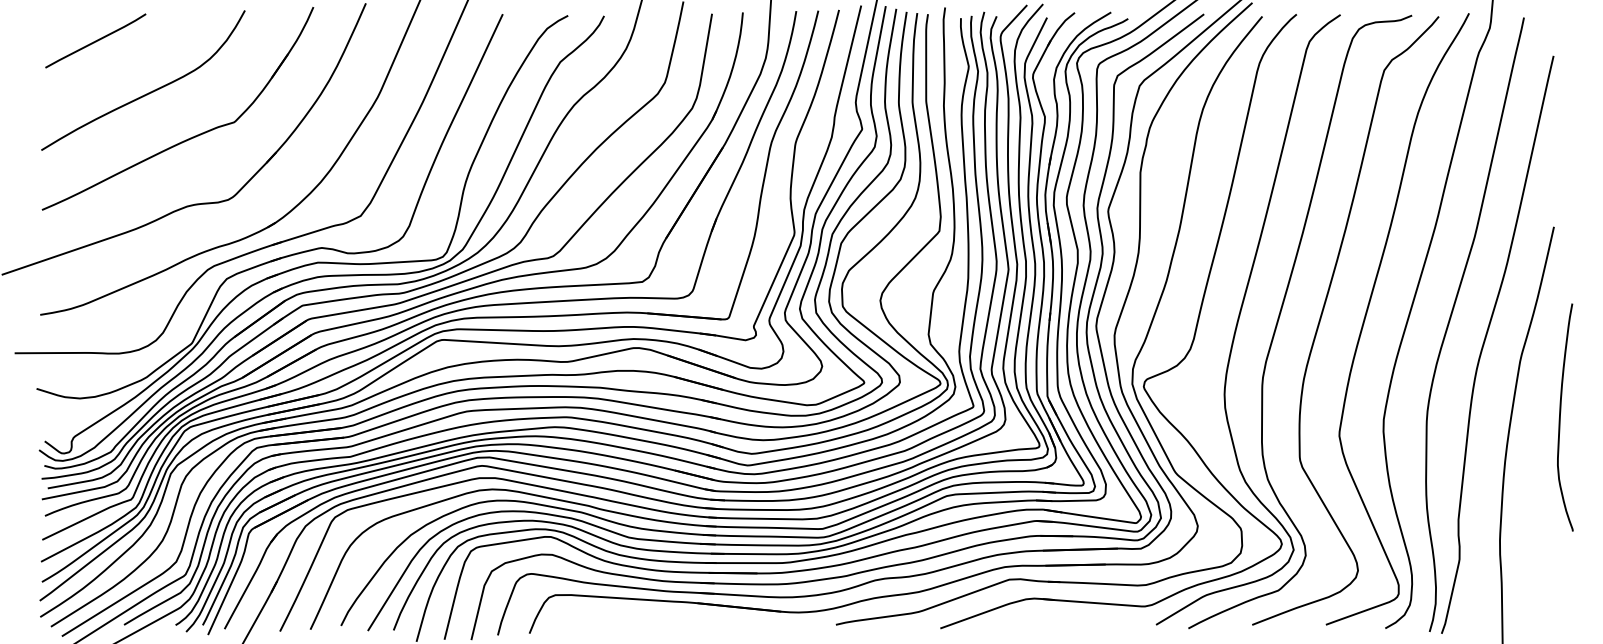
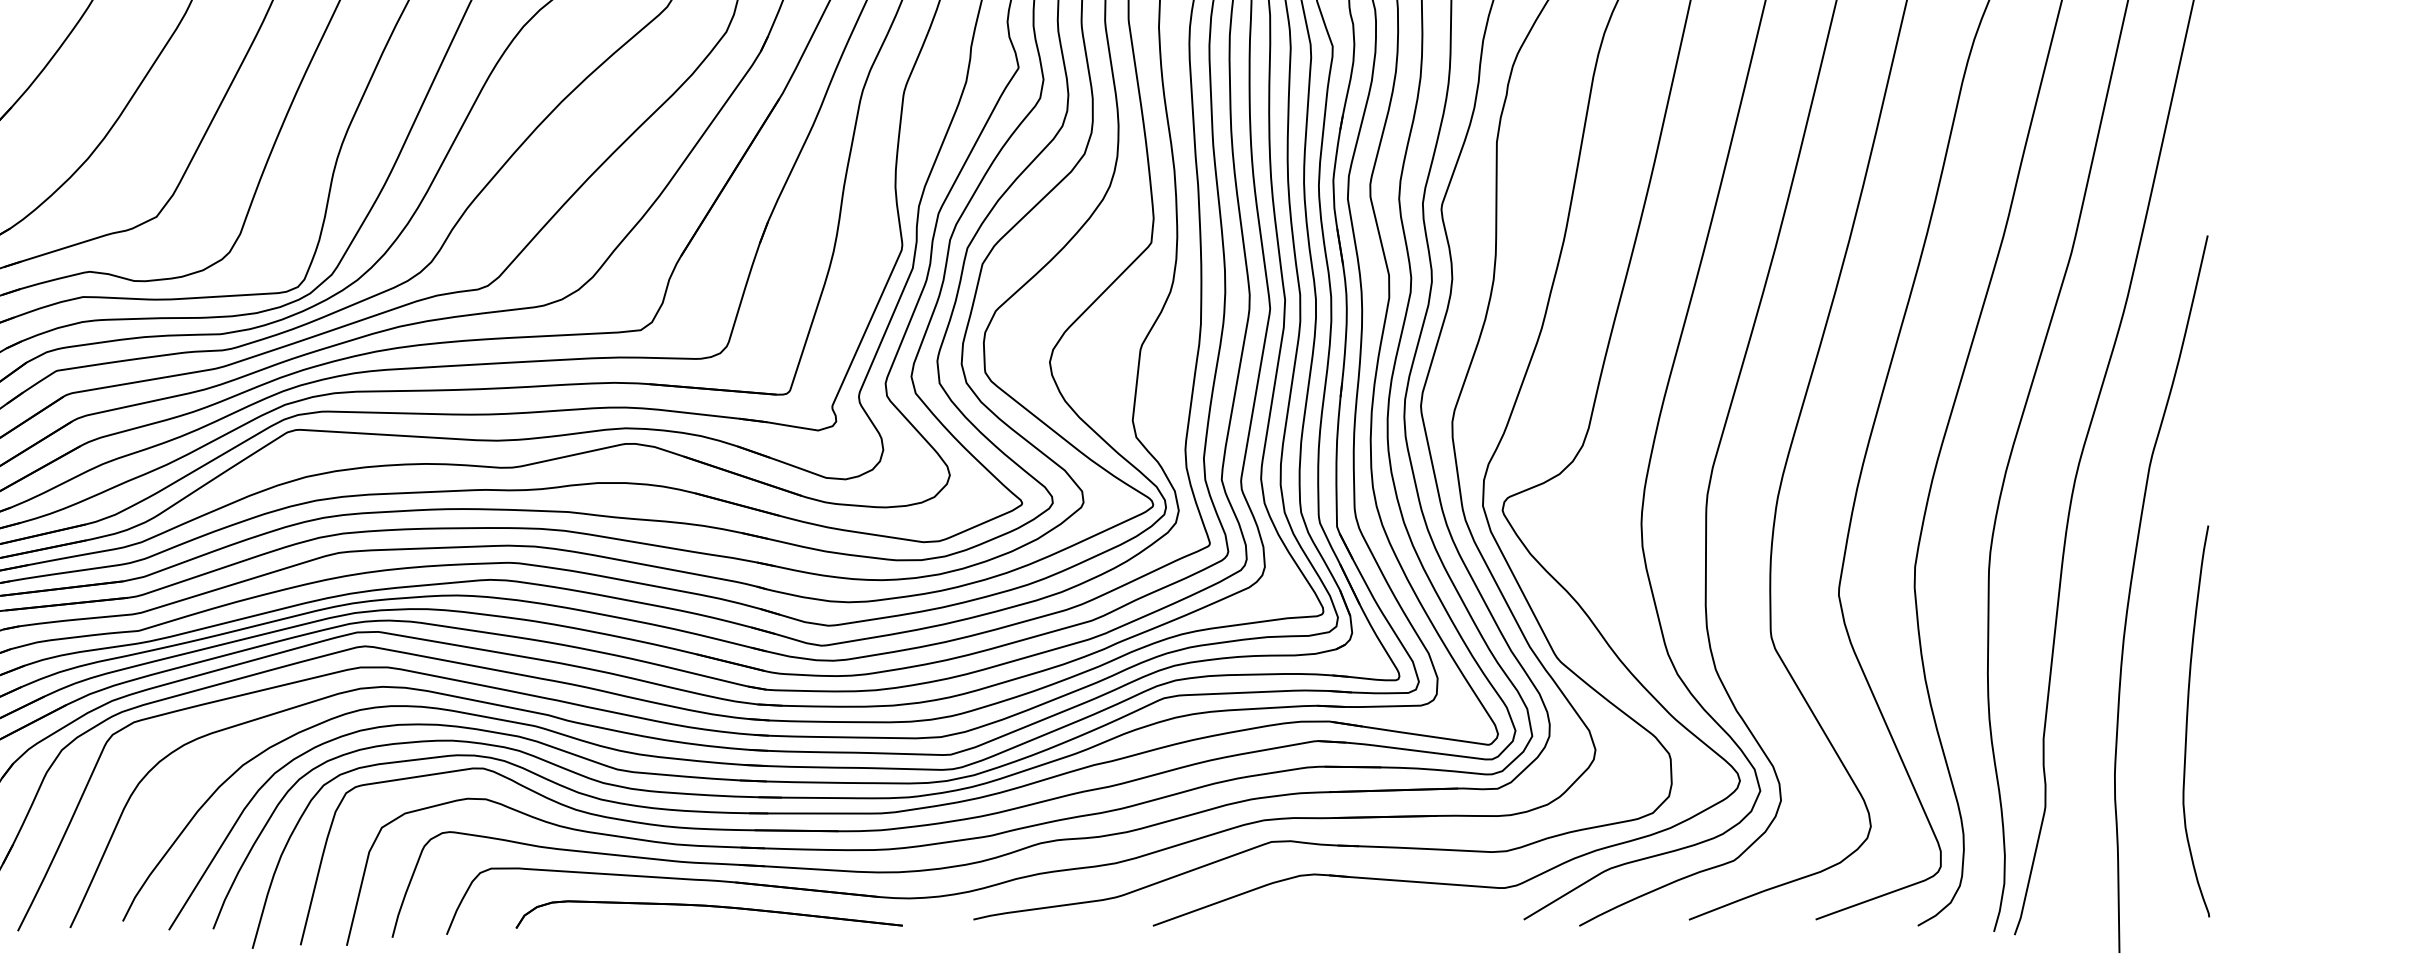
curve: (1560, 417) -> (2187, 721), moved
part: (681, 621) -> (707, 913), added

